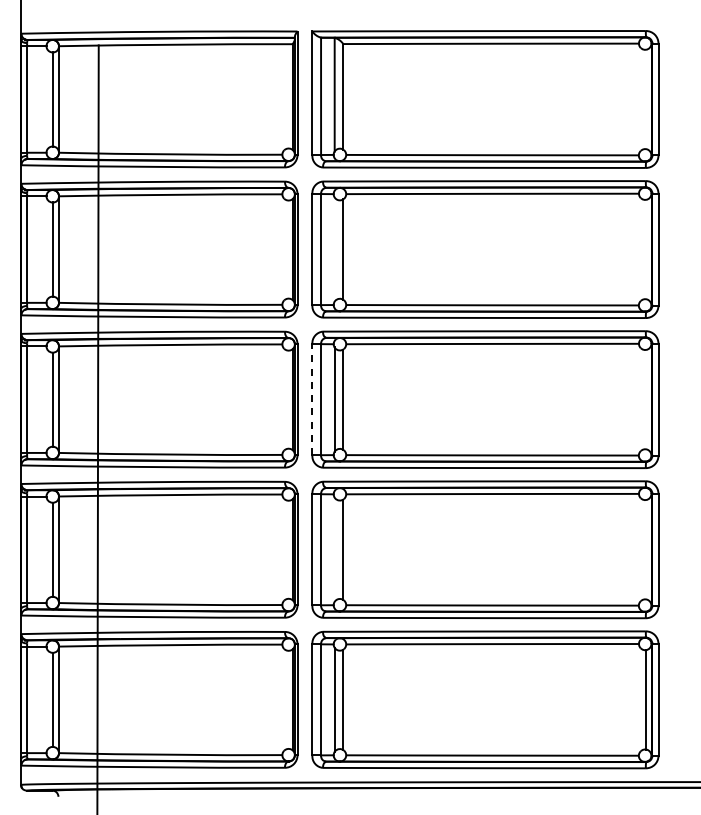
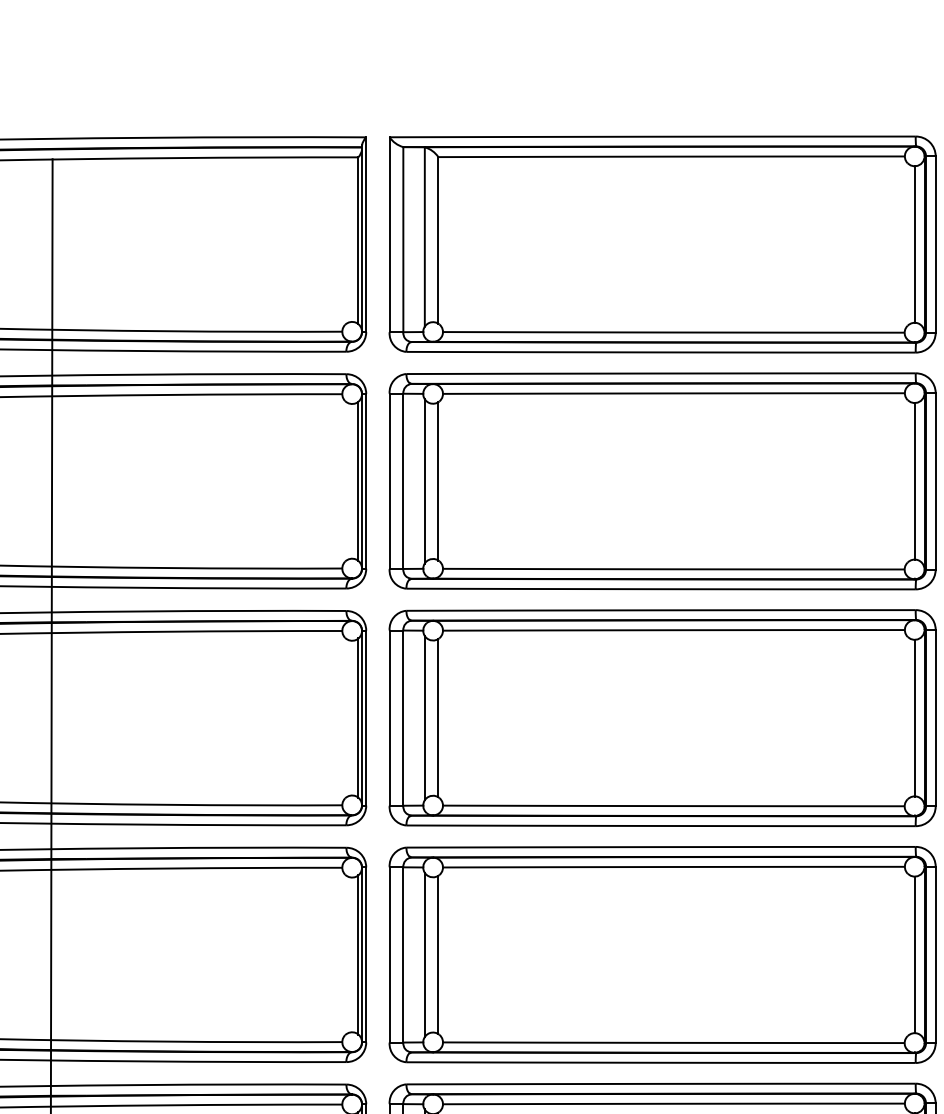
line: (645, 99) -> (915, 244), added
line: (334, 249) -> (424, 481), added
line: (645, 249) -> (915, 481), added
line: (312, 399) -> (389, 717), dashed -> solid
line: (645, 399) -> (915, 717), added
line: (334, 549) -> (424, 954), added
line: (645, 549) -> (915, 954), added

